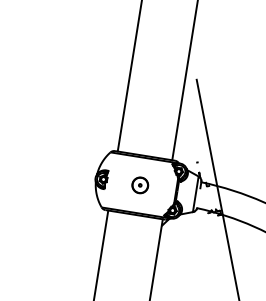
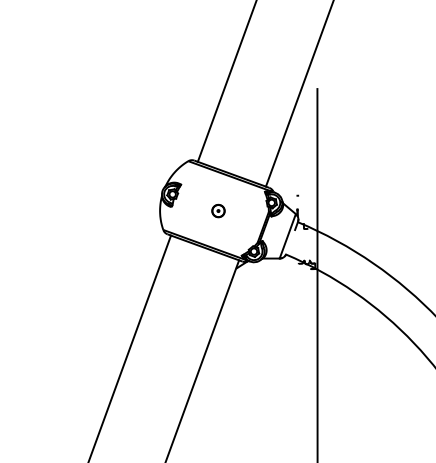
part: (140, 184) -> (218, 210), size x0.6

